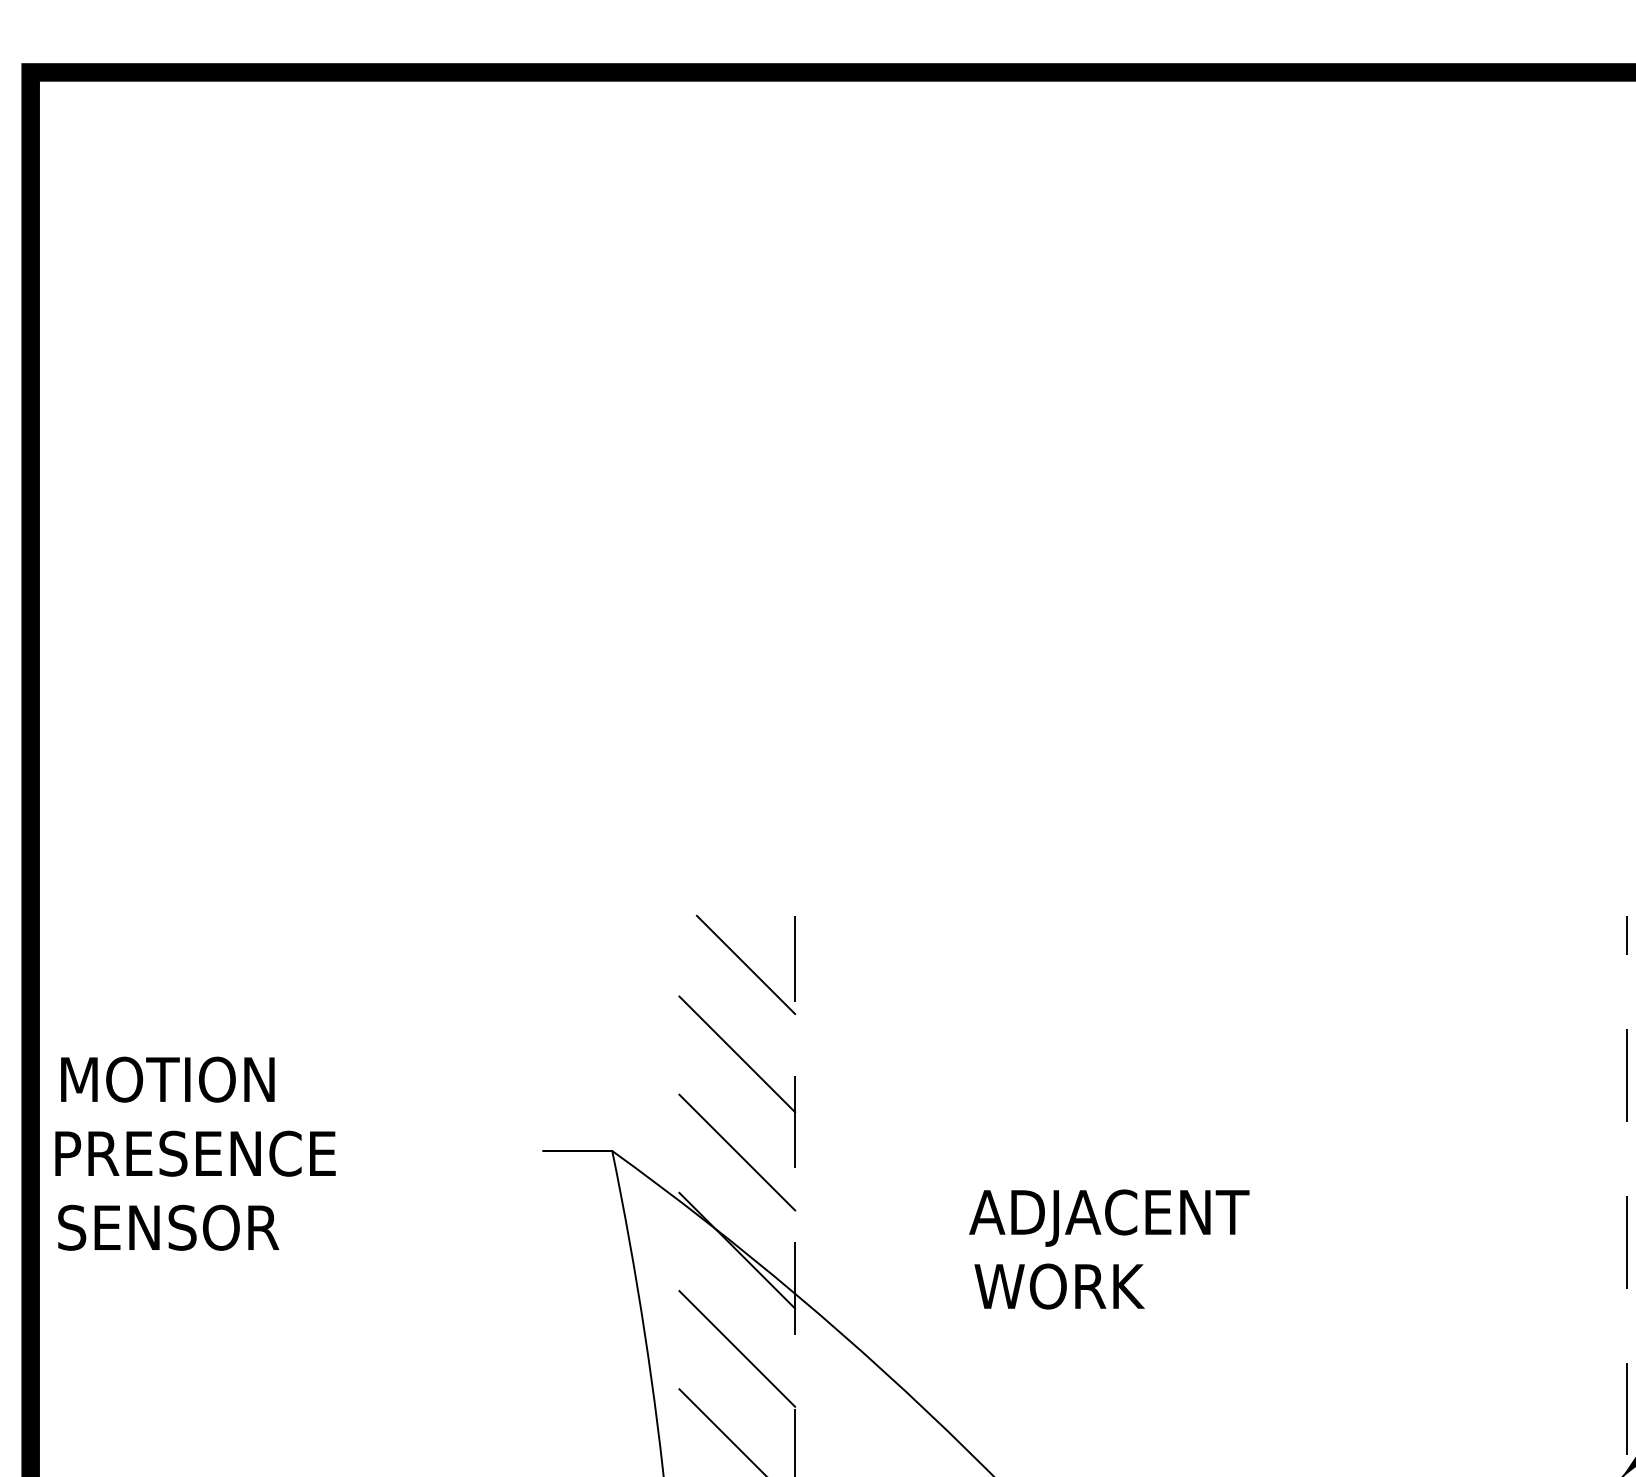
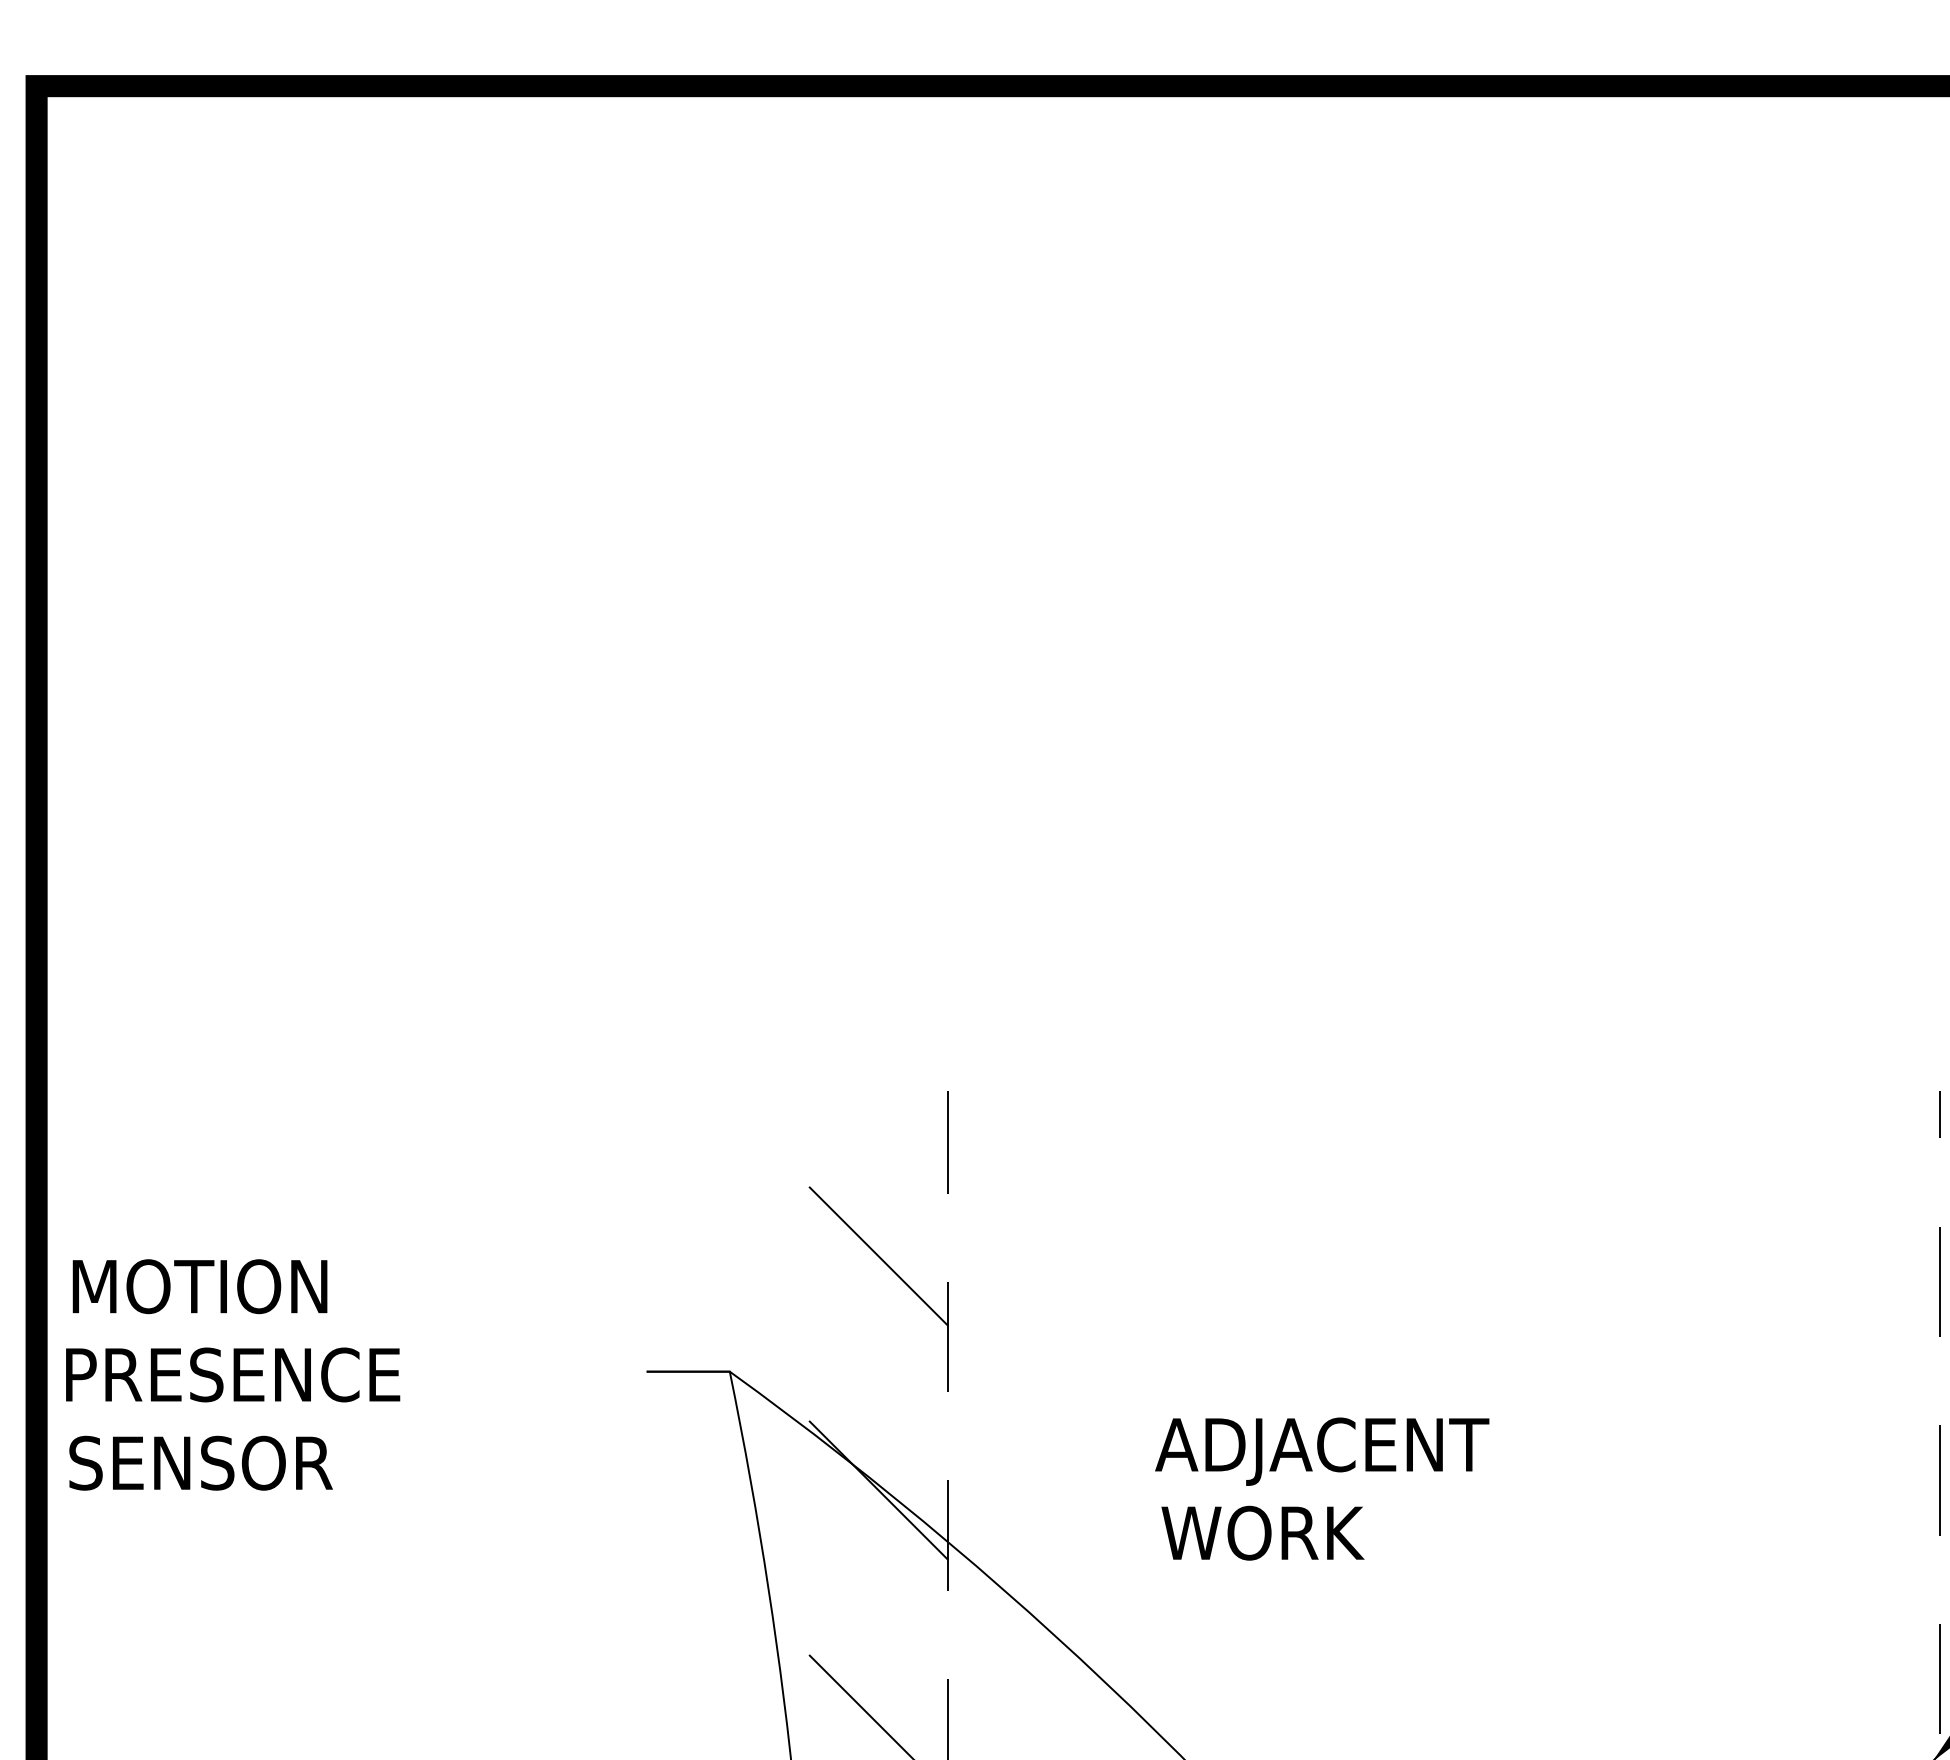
line: (745, 964) -> (888, 1149), removed
line: (737, 1152) -> (879, 1373), removed
line: (737, 1348) -> (879, 1607), removed

